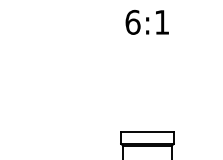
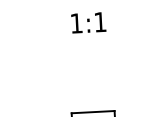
text: (132, 21) -> (76, 22), 6:1 -> 1:1

